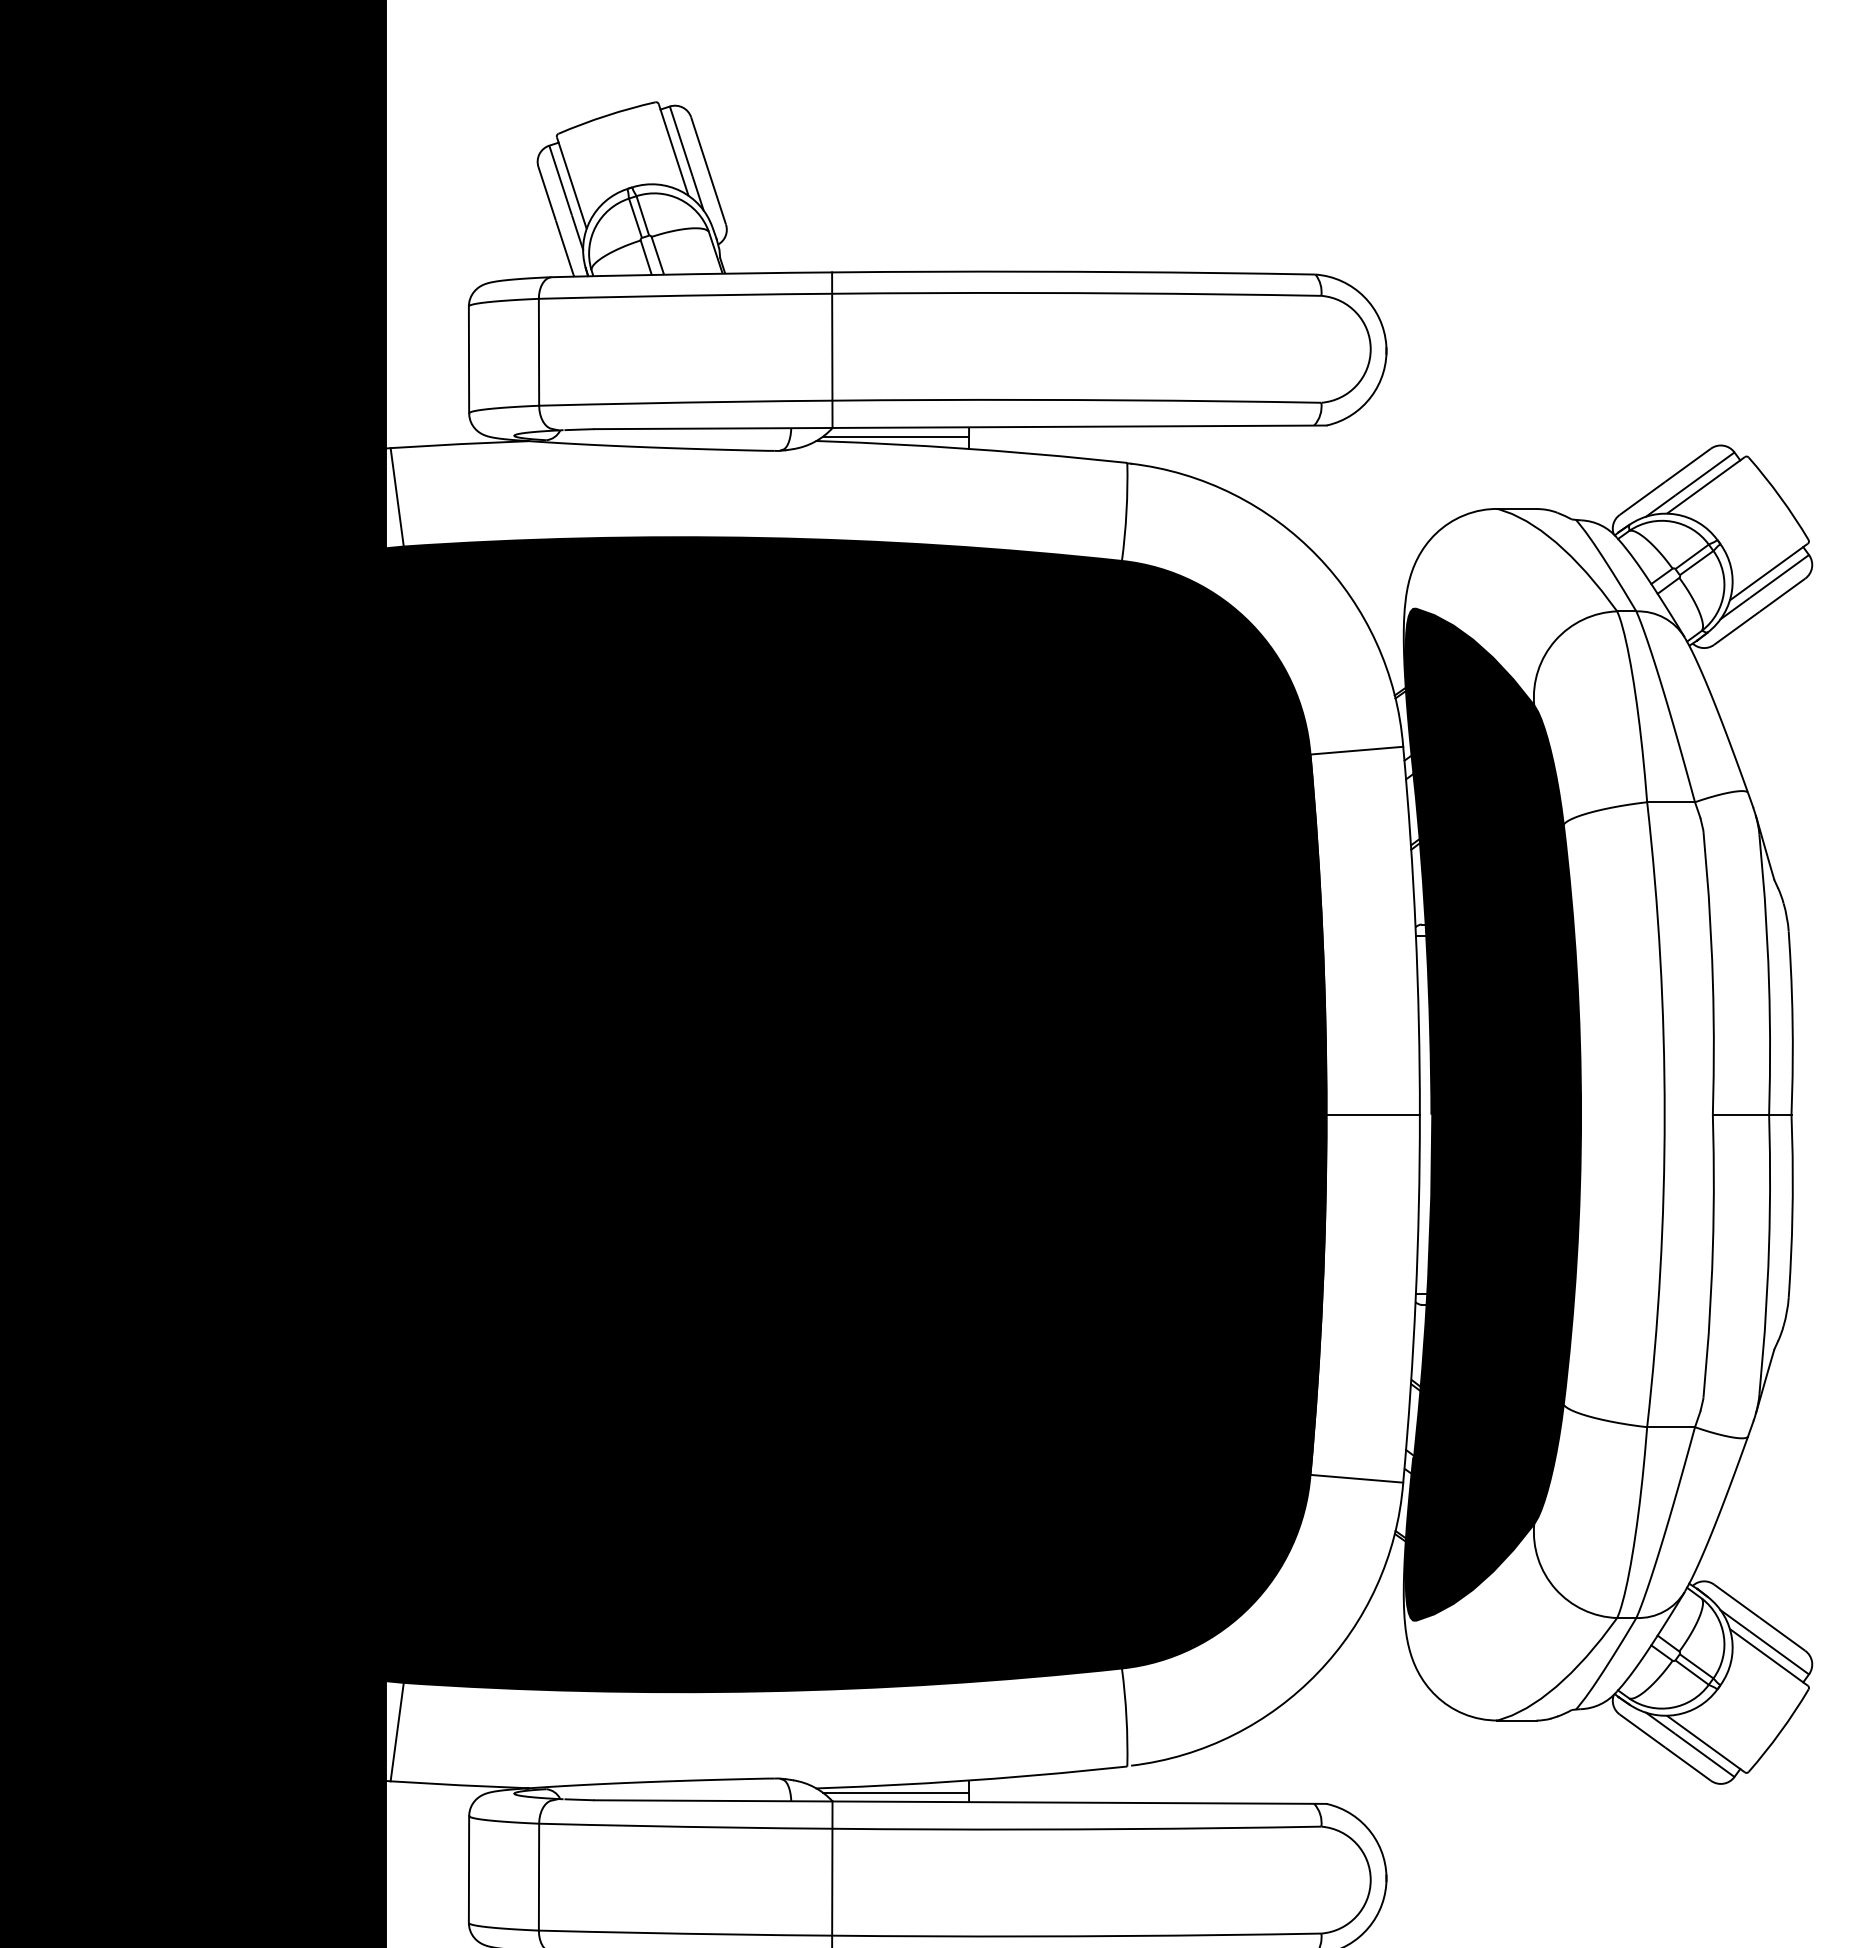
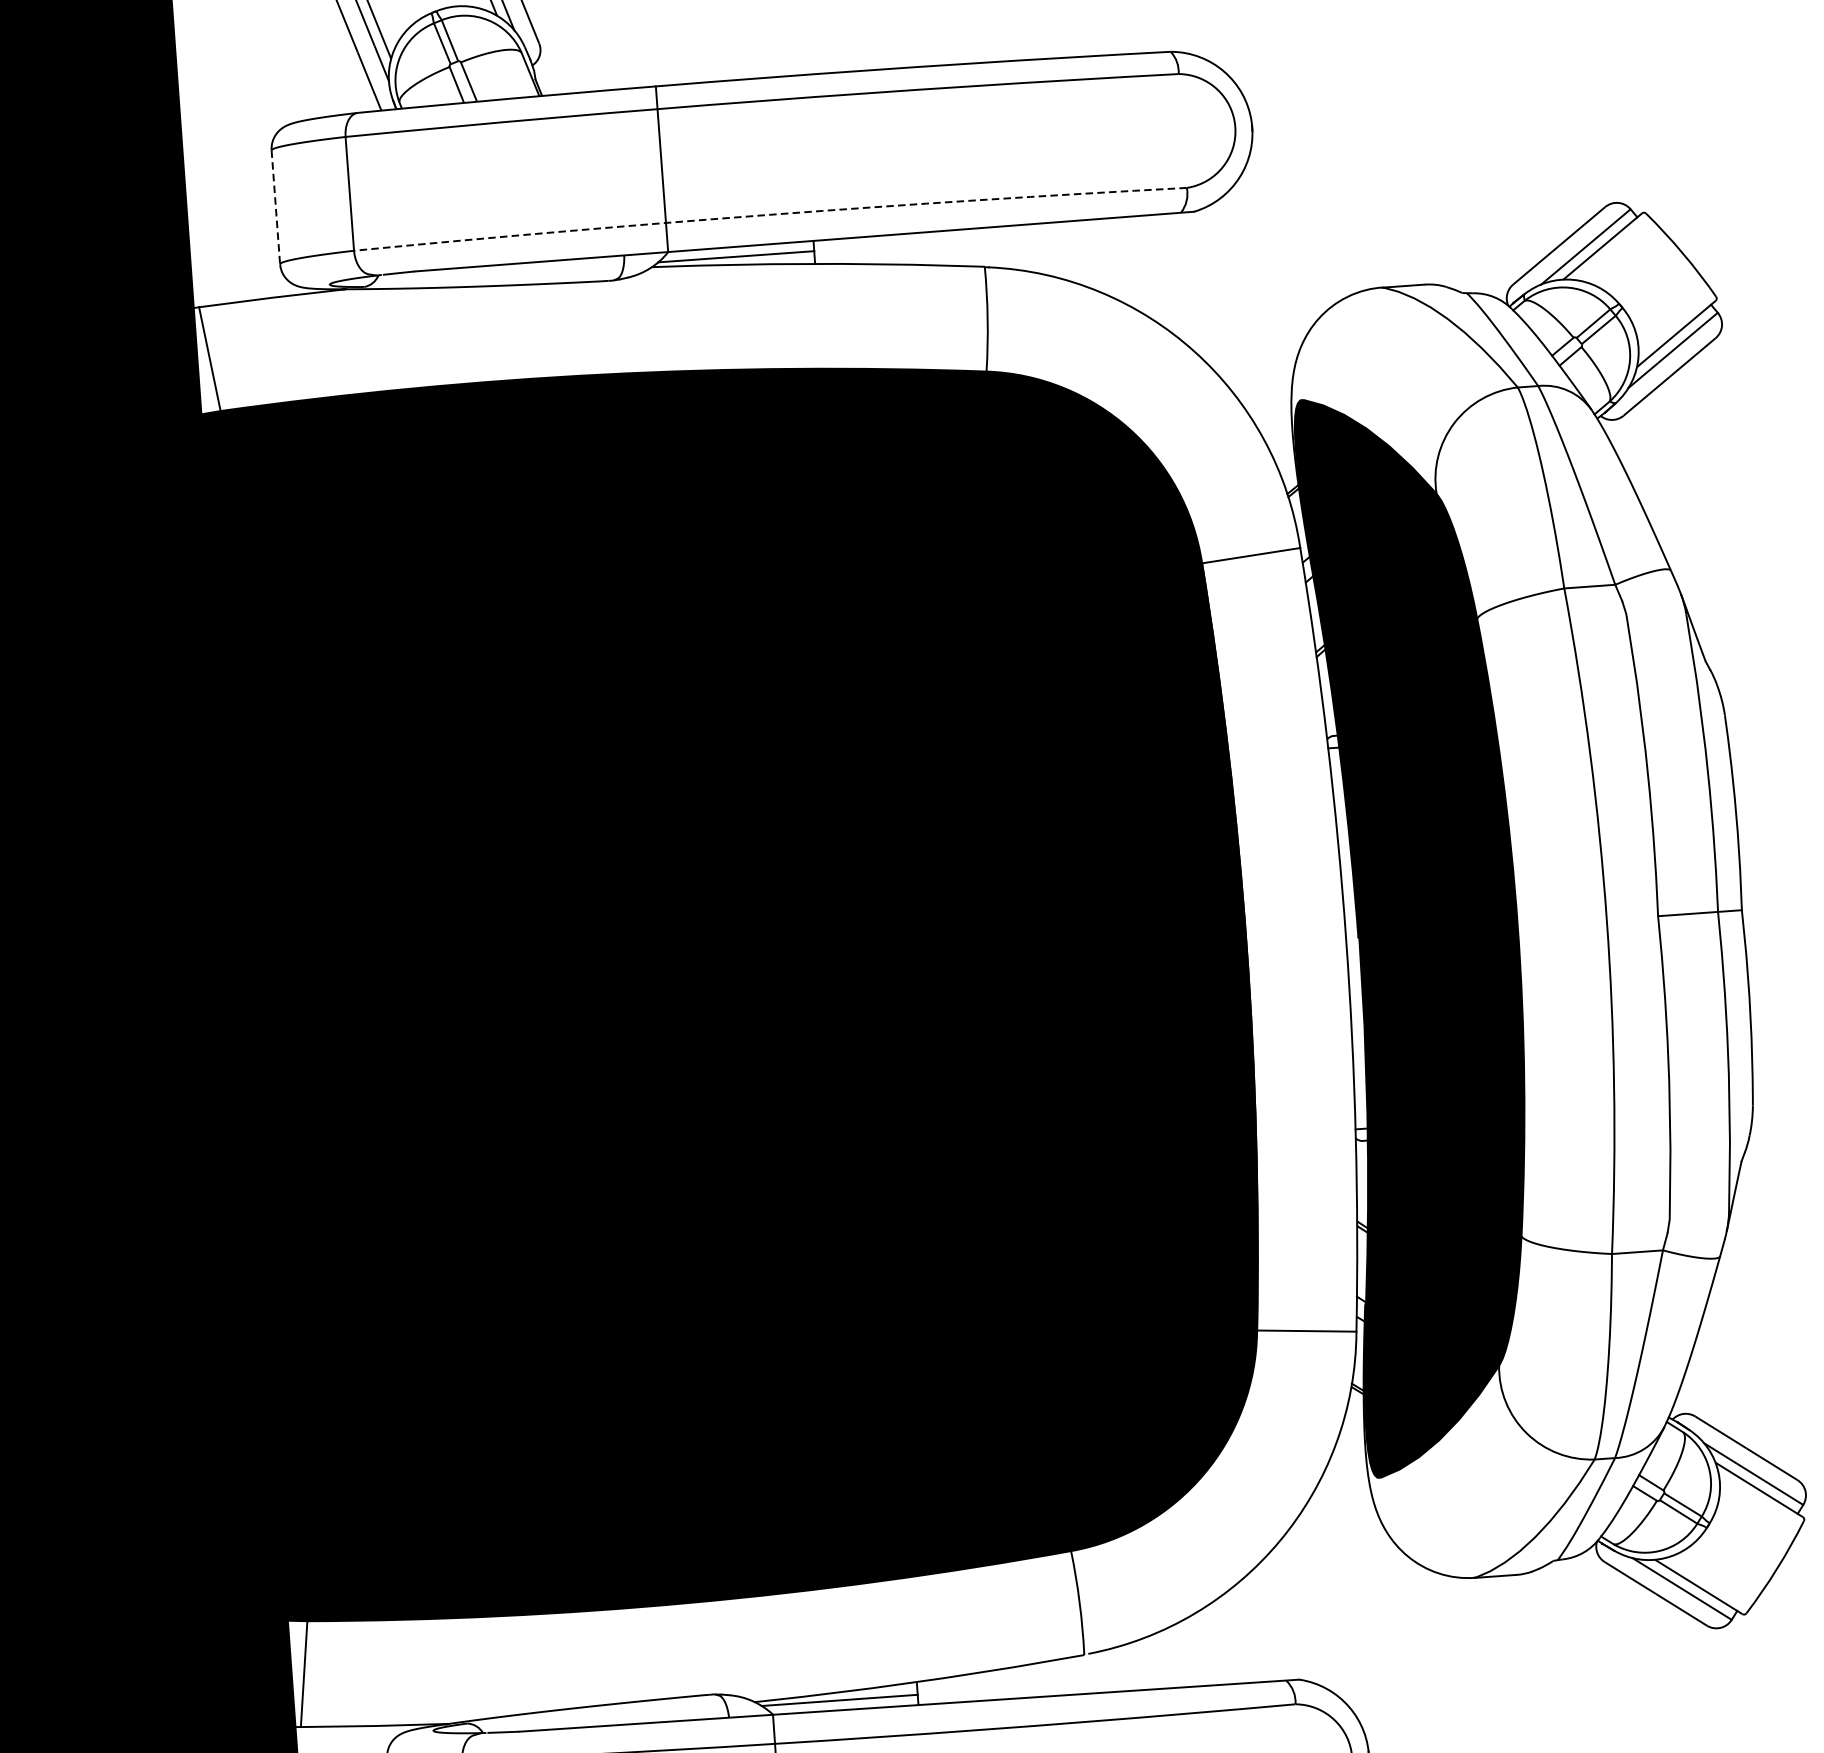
line: (469, 360) -> (276, 207), solid -> dashed
arc: (930, 400) -> (770, 215), solid -> dashed
line: (1372, 1114) -> (1295, 941), removed

